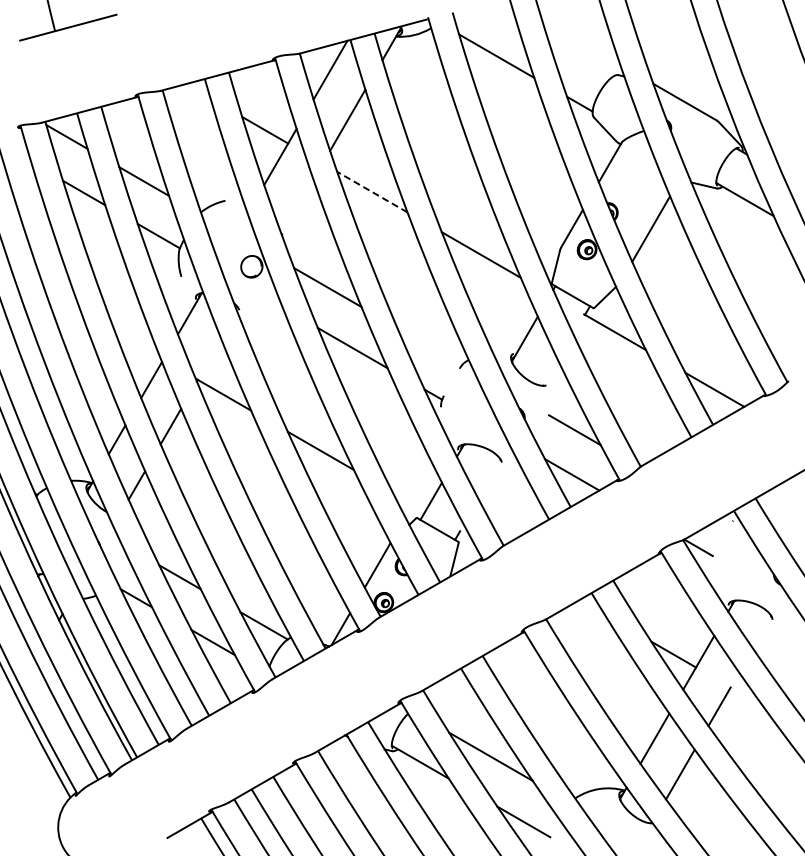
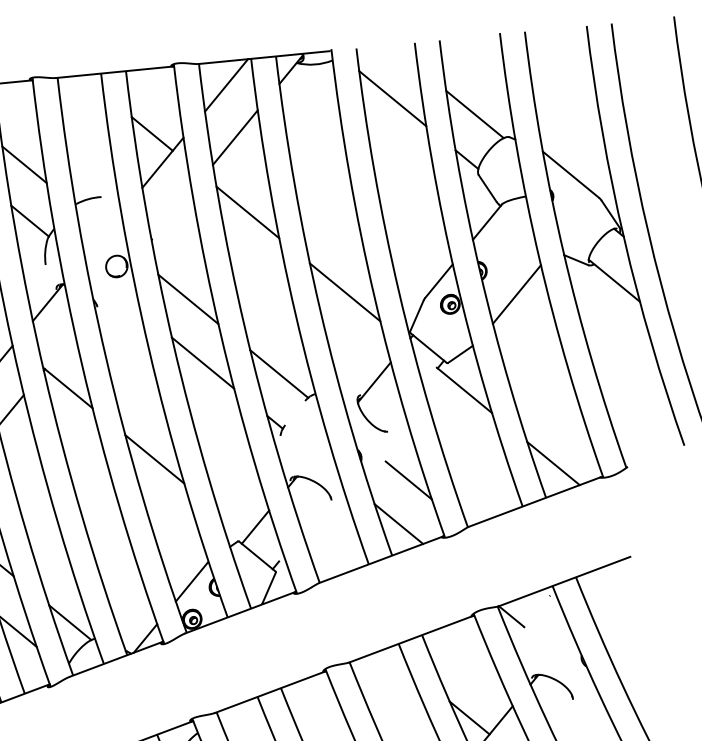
line: (580, 57) -> (475, 113), added
line: (372, 192) -> (247, 212), dashed -> solid
line: (429, 346) -> (279, 374), added

